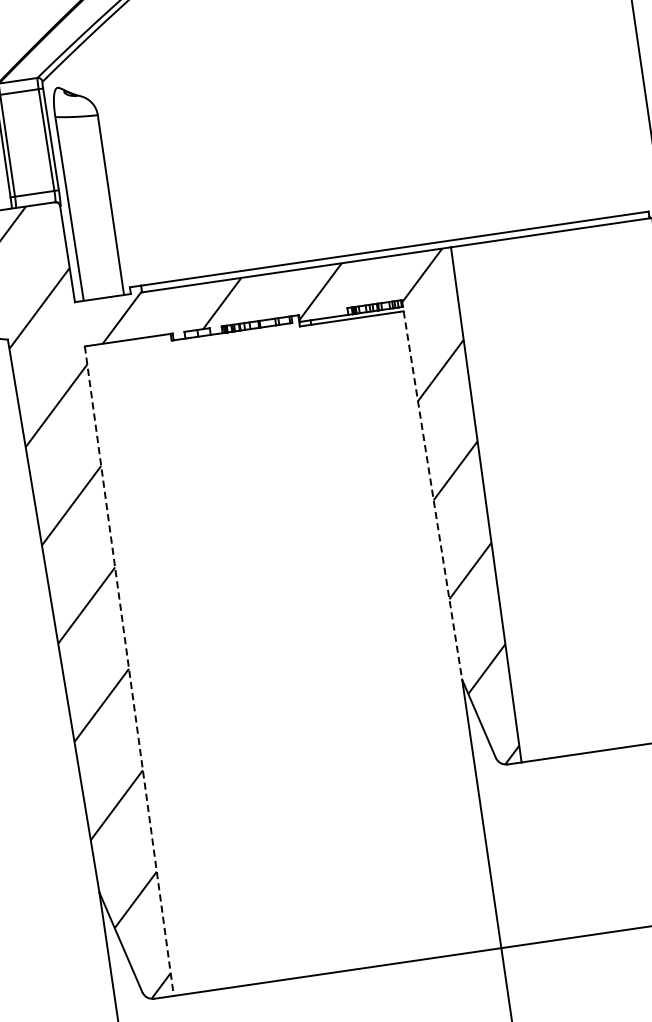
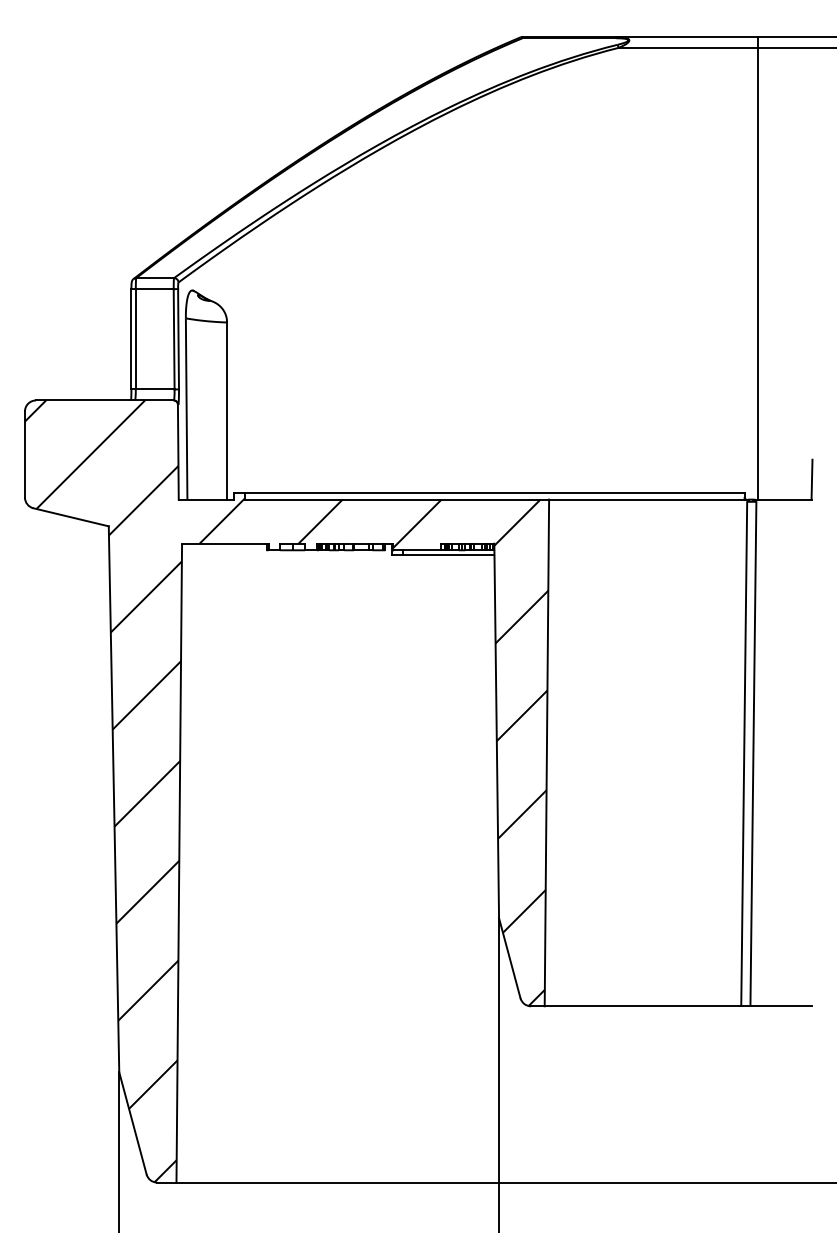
line: (431, 490) -> (496, 731), dashed -> solid
line: (129, 670) -> (179, 862), dashed -> solid

